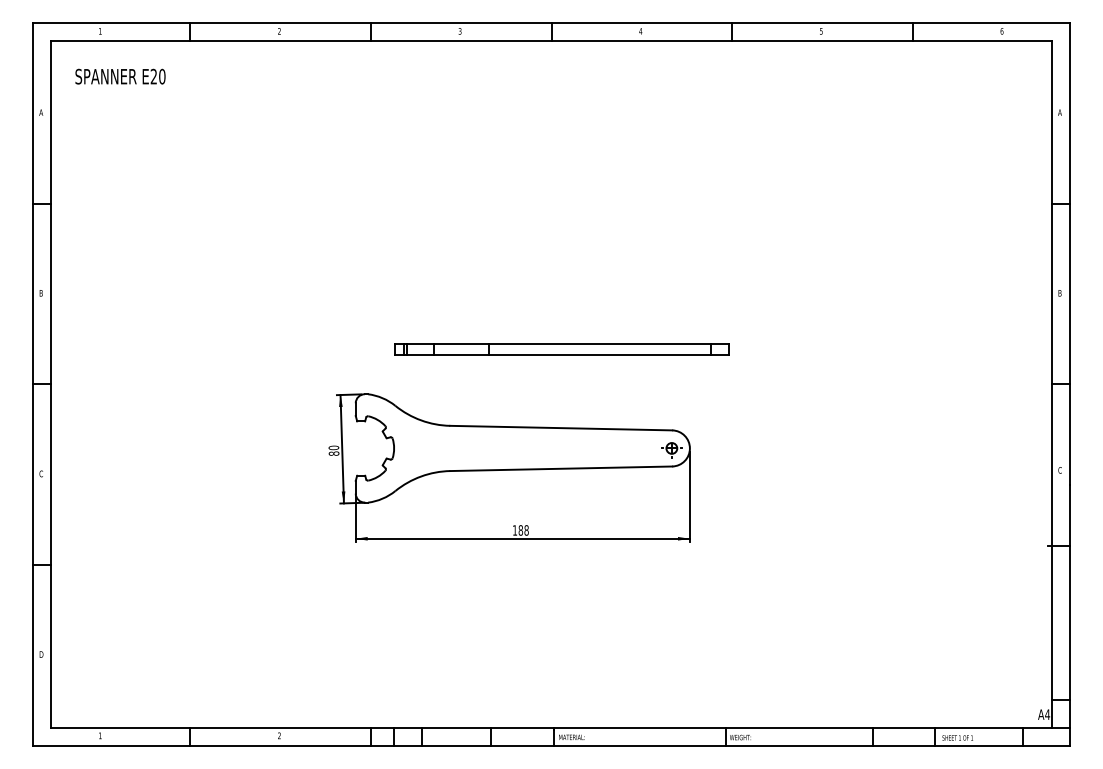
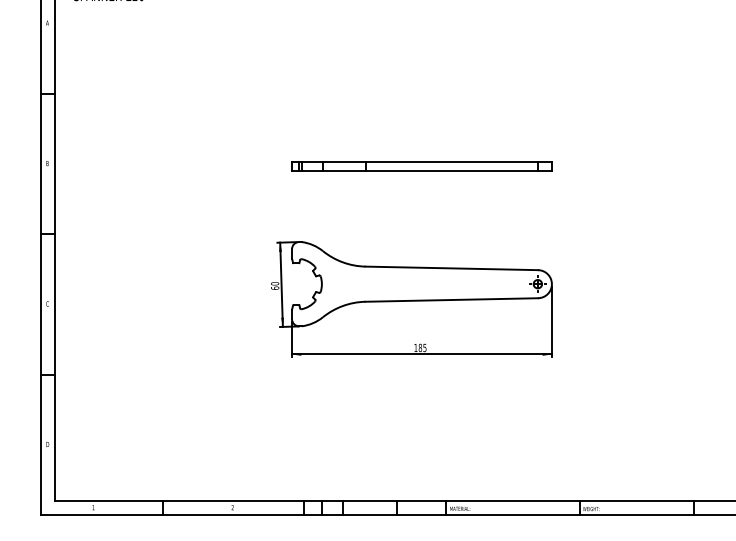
part: (561, 349) -> (421, 166), moved
text: (333, 453) -> (274, 288), 80 -> 60
text: (526, 530) -> (424, 347), 188 -> 185

